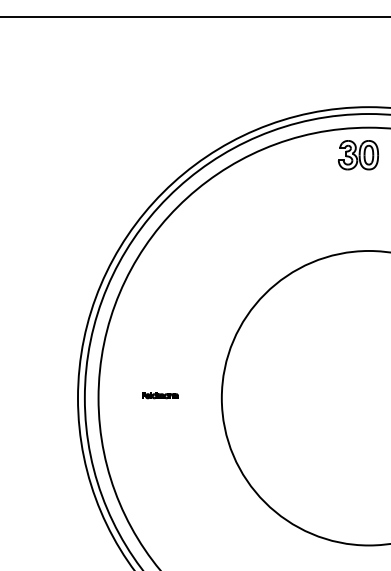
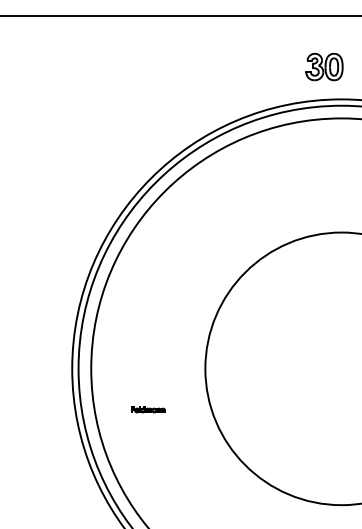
part: (358, 155) -> (324, 67), moved
part: (160, 395) -> (148, 409), moved

